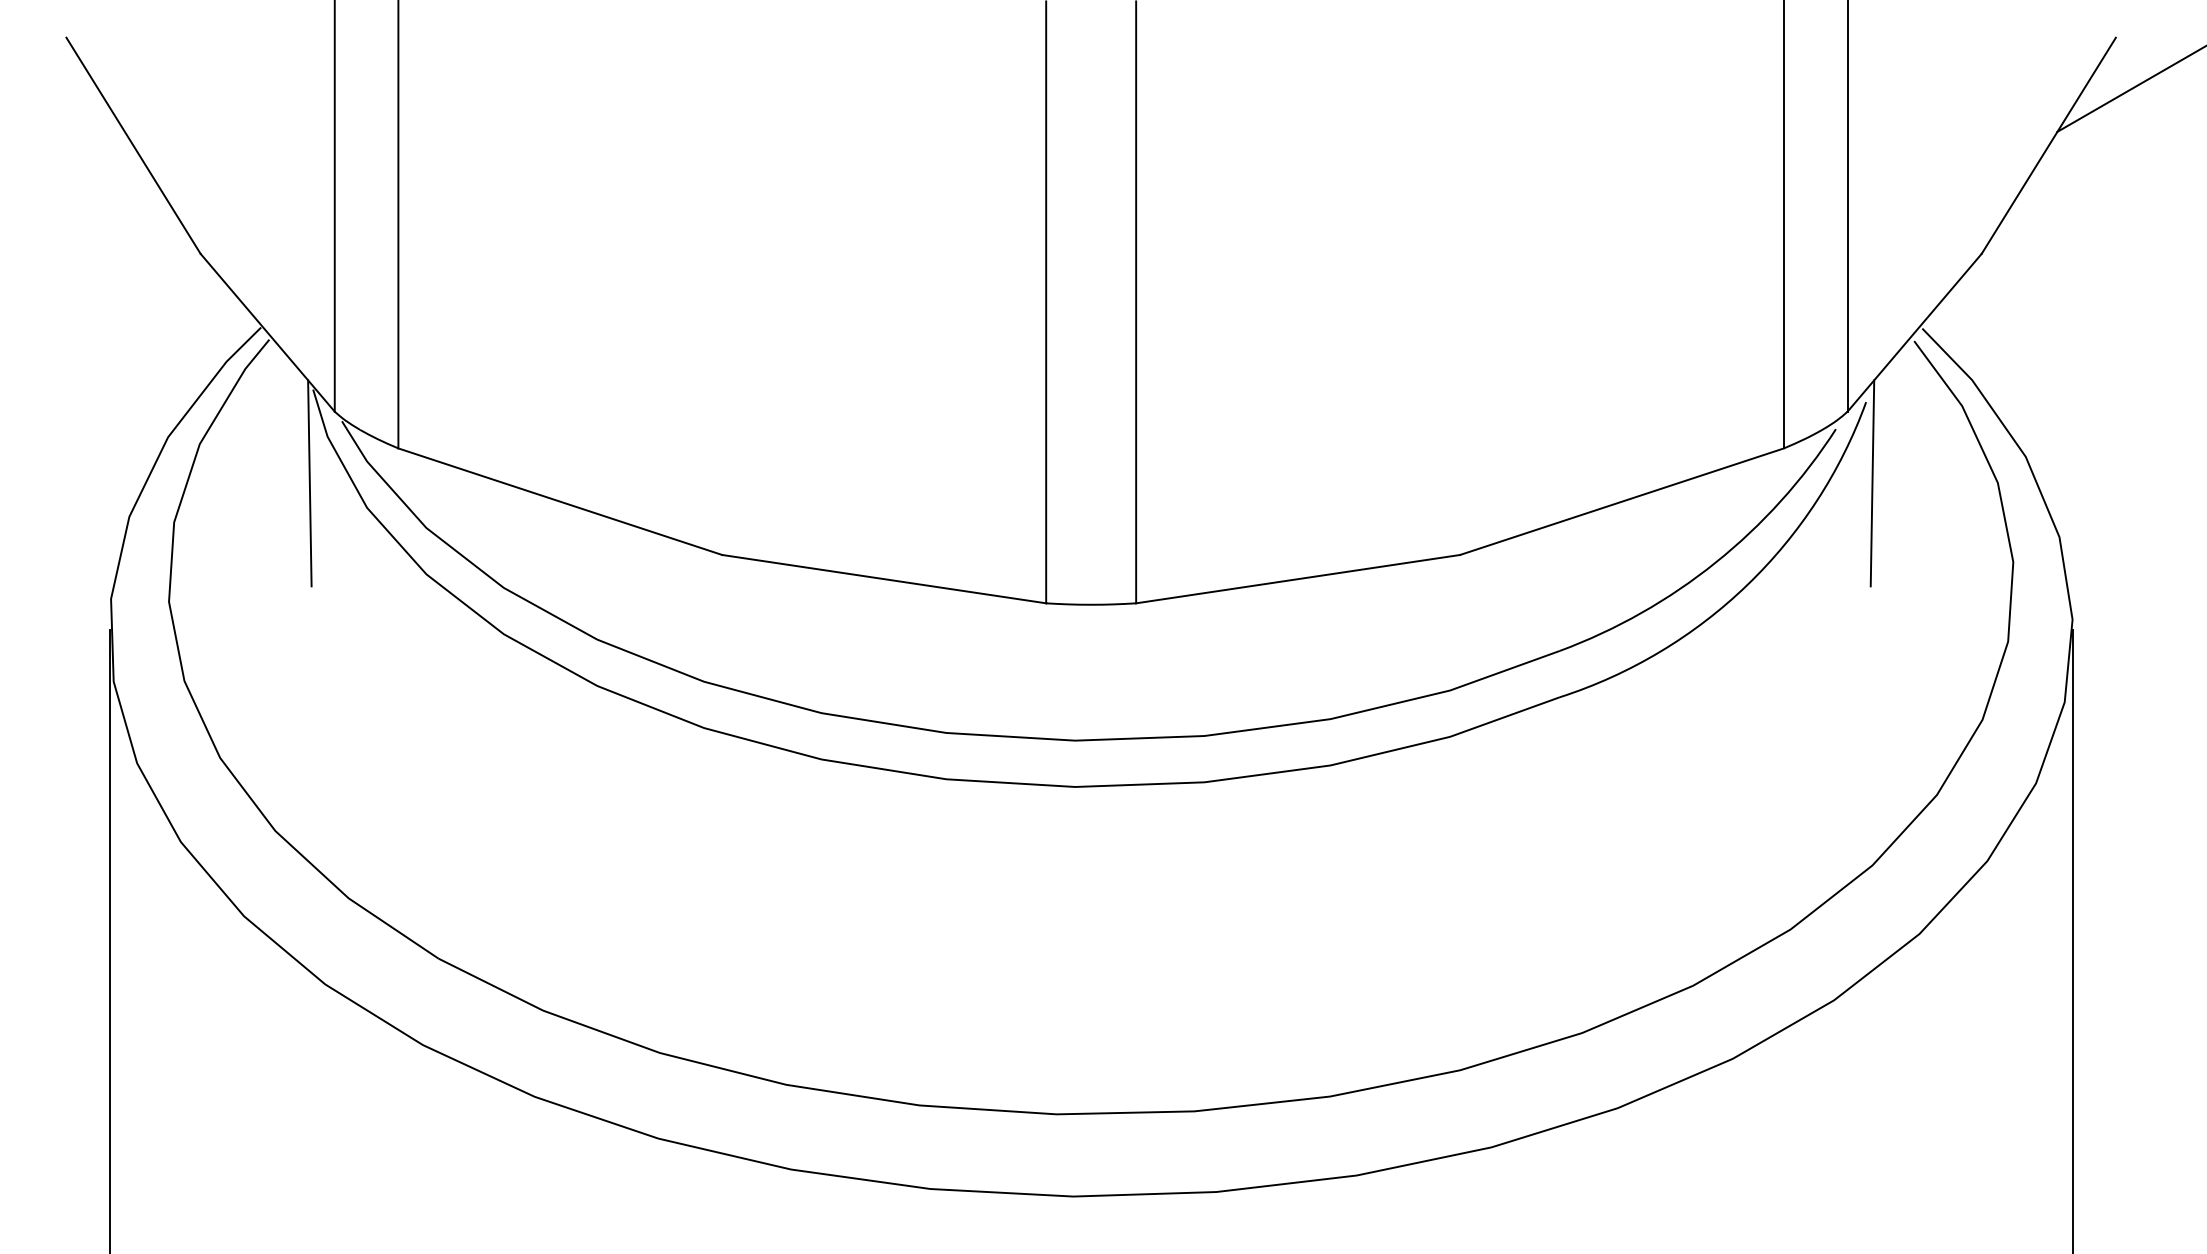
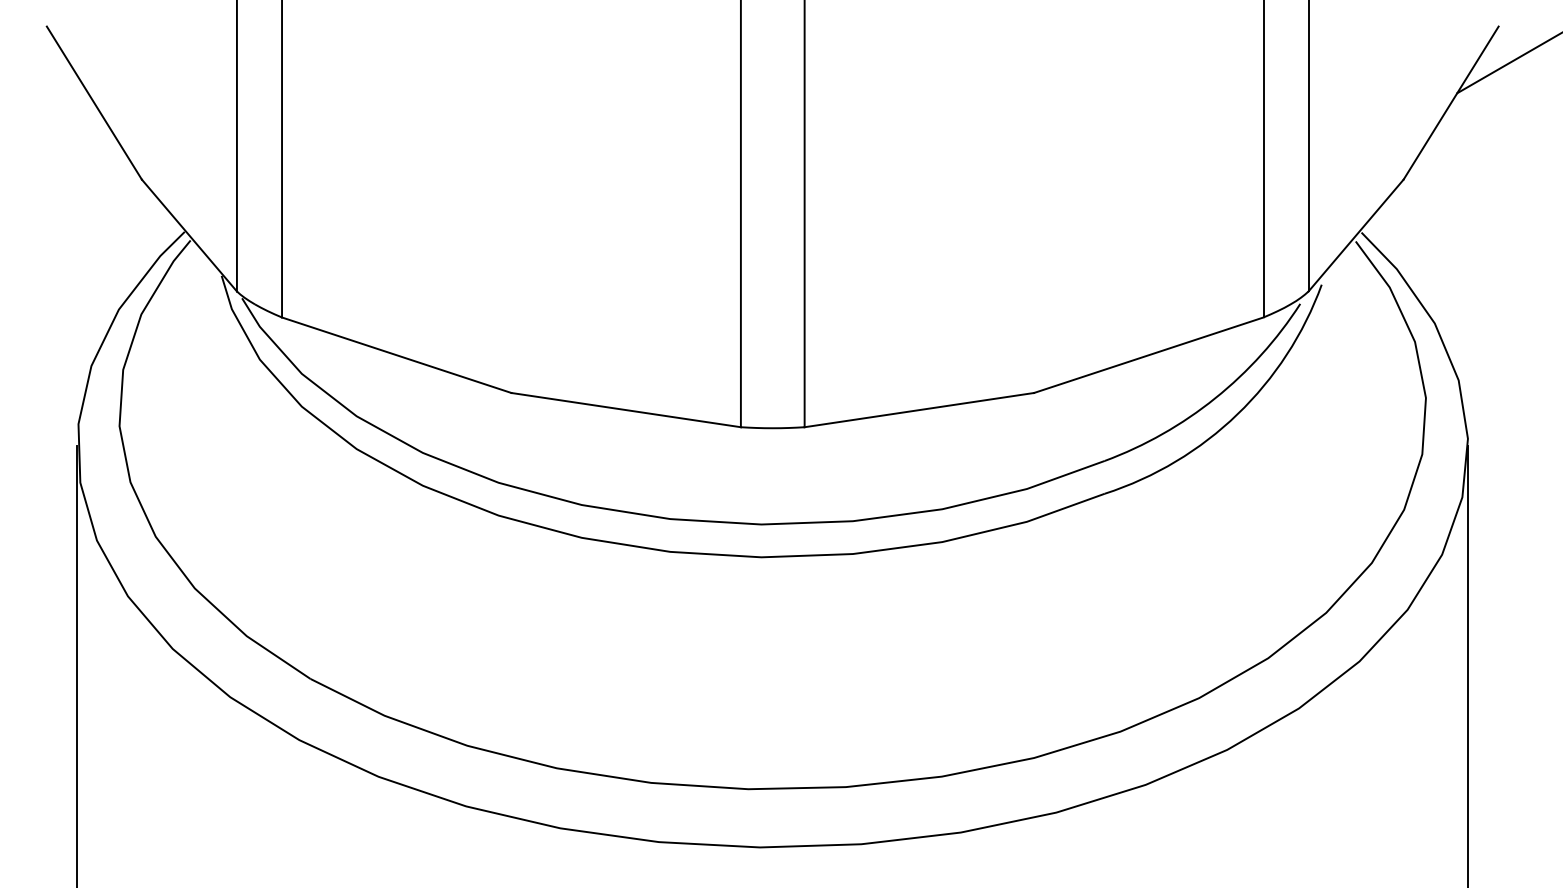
line: (310, 483) -> (219, 342), removed
line: (1871, 483) -> (1325, 342), removed

